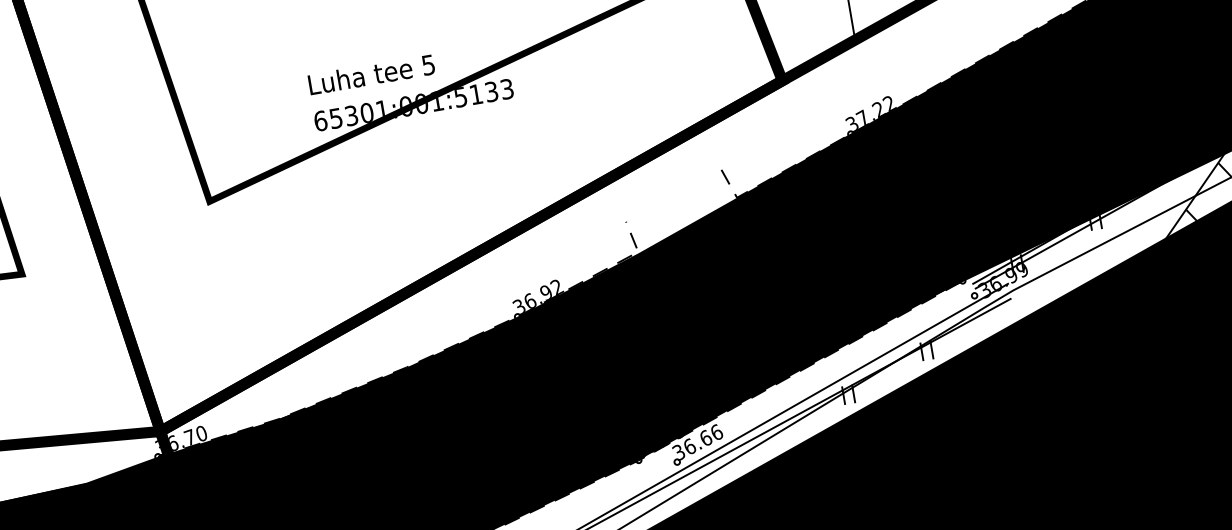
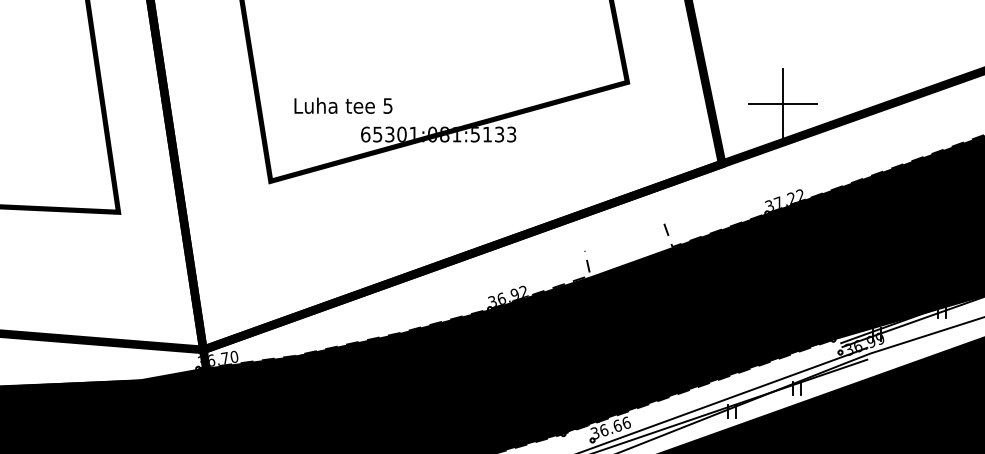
text: (371, 74) -> (343, 105), moved
text: (421, 103) -> (444, 134), 65301:001:5133 -> 65301:081:5133

